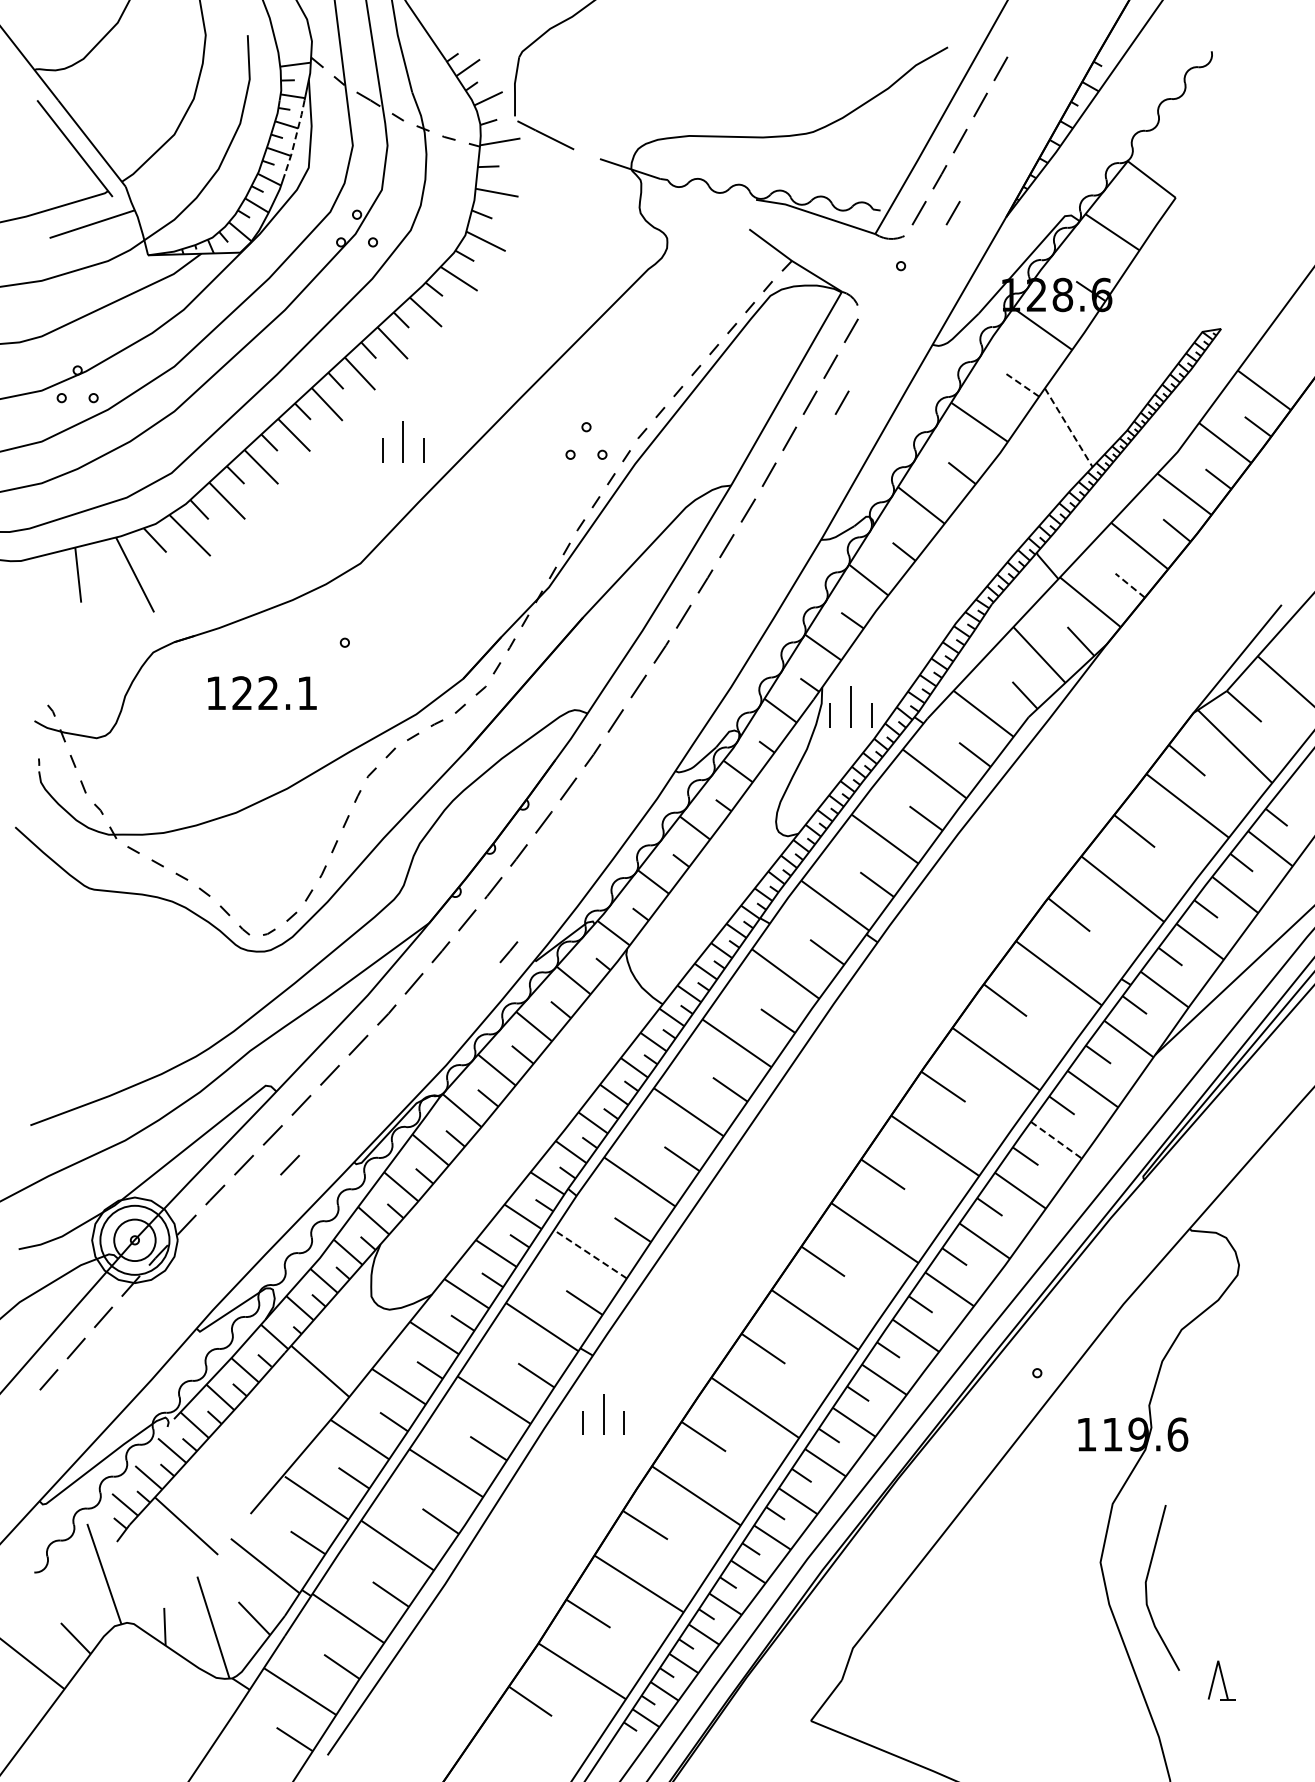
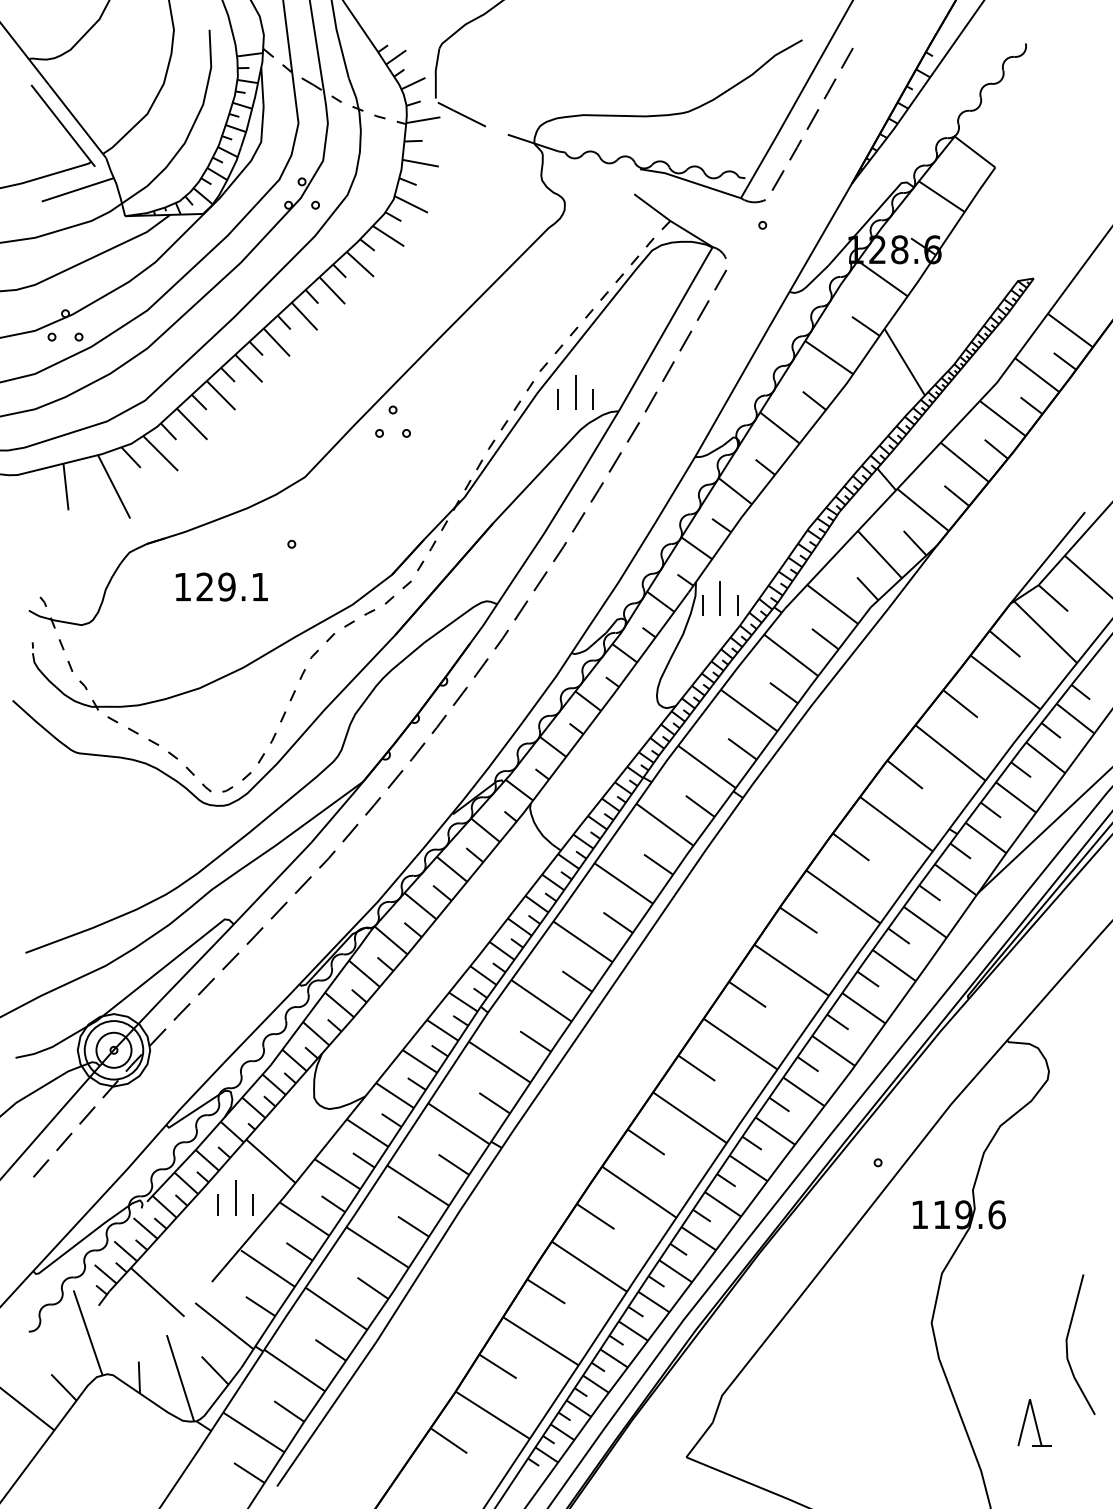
line: (295, 137) -> (249, 116), dashed -> solid
line: (952, 212) -> (806, 179), removed
line: (1022, 385) -> (865, 326), dashed -> solid
line: (841, 402) -> (712, 340), removed
line: (1069, 428) -> (905, 362), dashed -> solid
part: (586, 432) -> (393, 414), moved
part: (403, 441) -> (575, 392), moved
line: (1130, 585) -> (957, 495), dashed -> solid
text: (268, 693) -> (227, 587), 122.1 -> 129.1
line: (508, 952) -> (430, 806), removed
line: (1056, 1140) -> (894, 965), dashed -> solid
line: (289, 1165) -> (244, 986), removed
line: (590, 1254) -> (499, 1062), dashed -> solid
part: (603, 1414) -> (235, 1197), moved
line: (1147, 1591) -> (1067, 1347), moved
part: (1221, 1680) -> (1034, 1423), size x1.43

